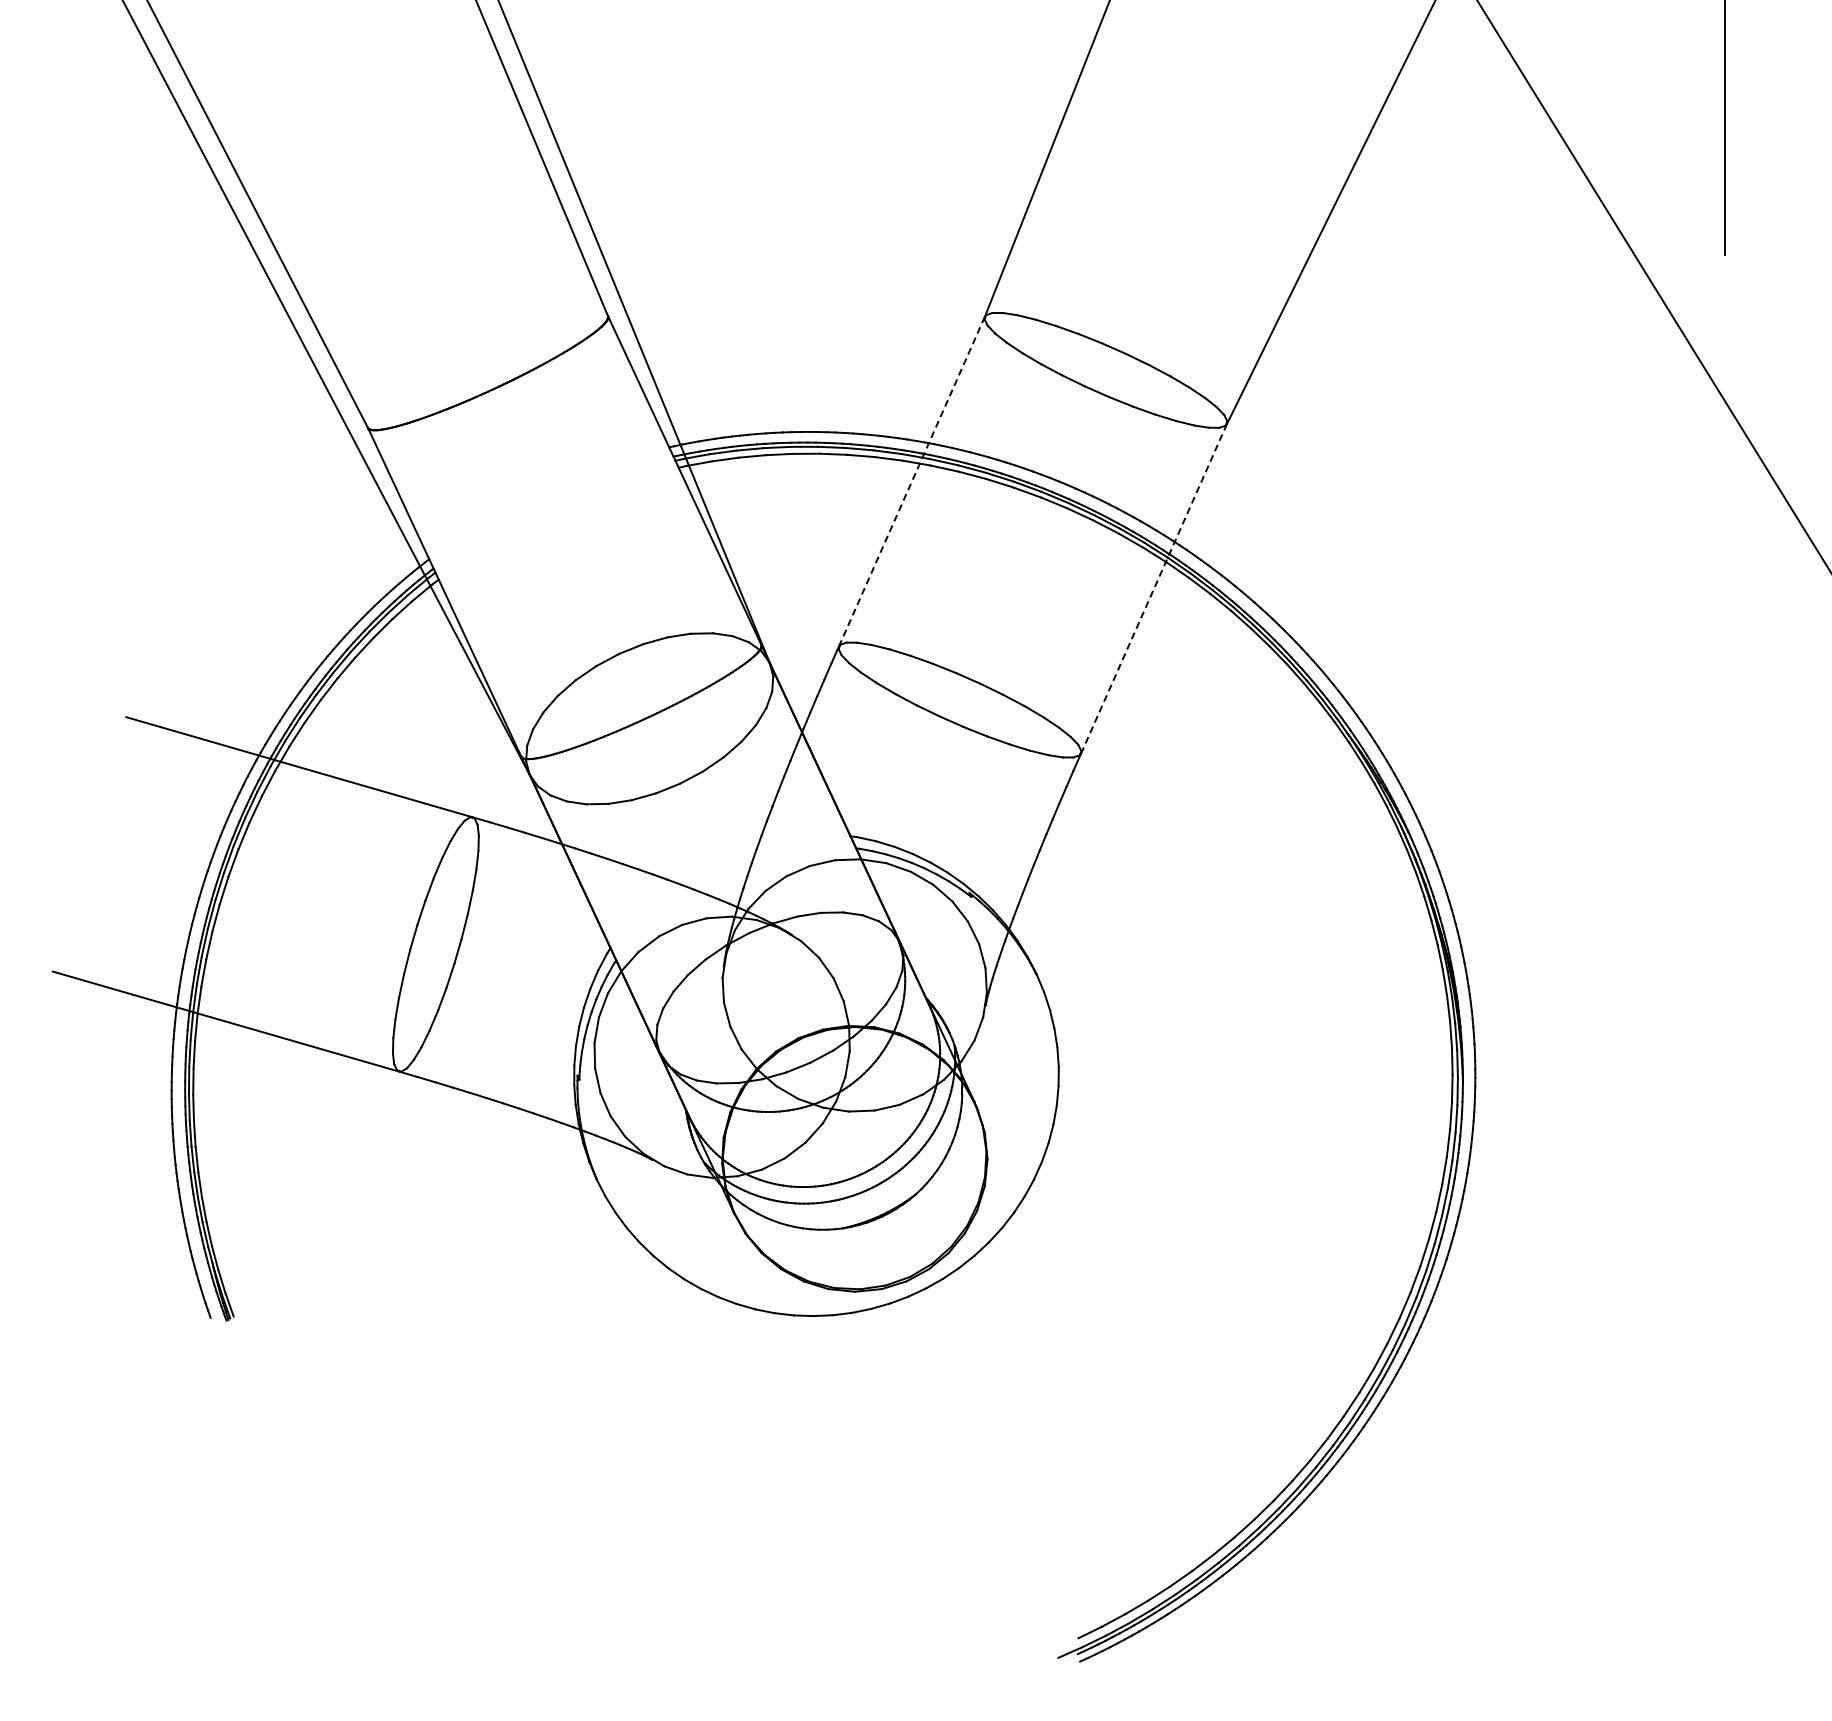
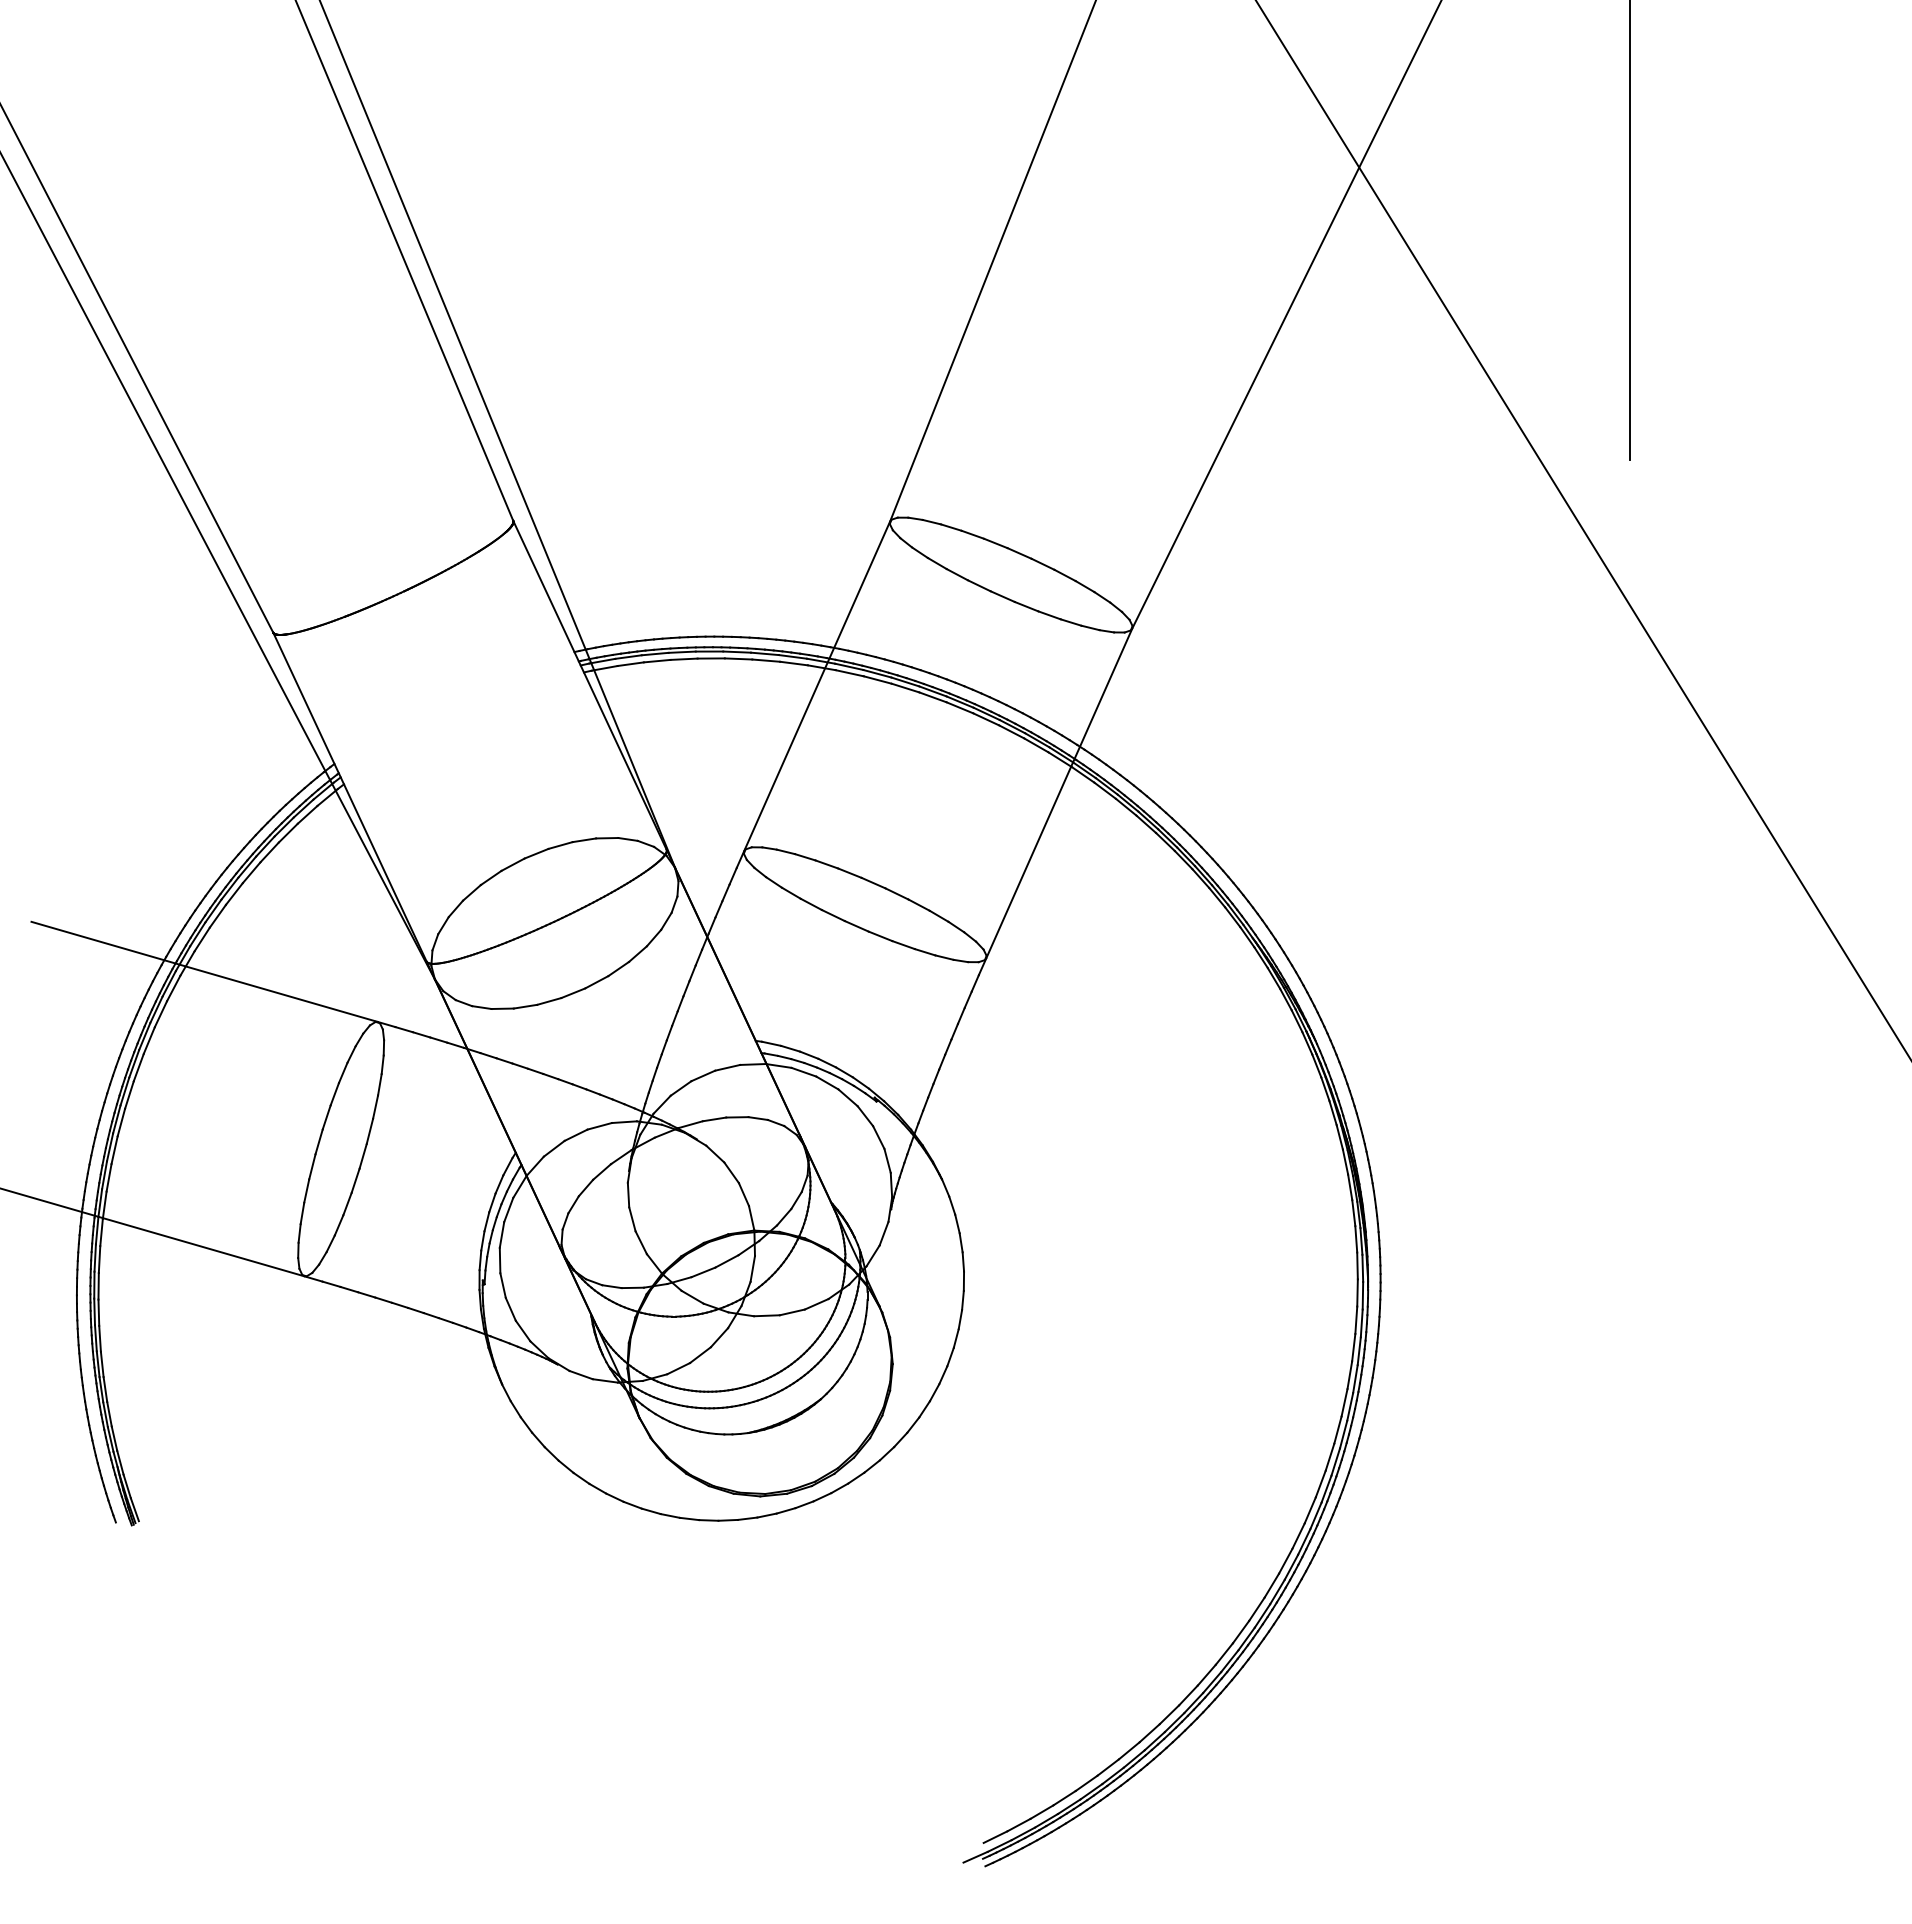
line: (911, 481) -> (816, 686), dashed -> solid
line: (1154, 588) -> (1059, 793), dashed -> solid

